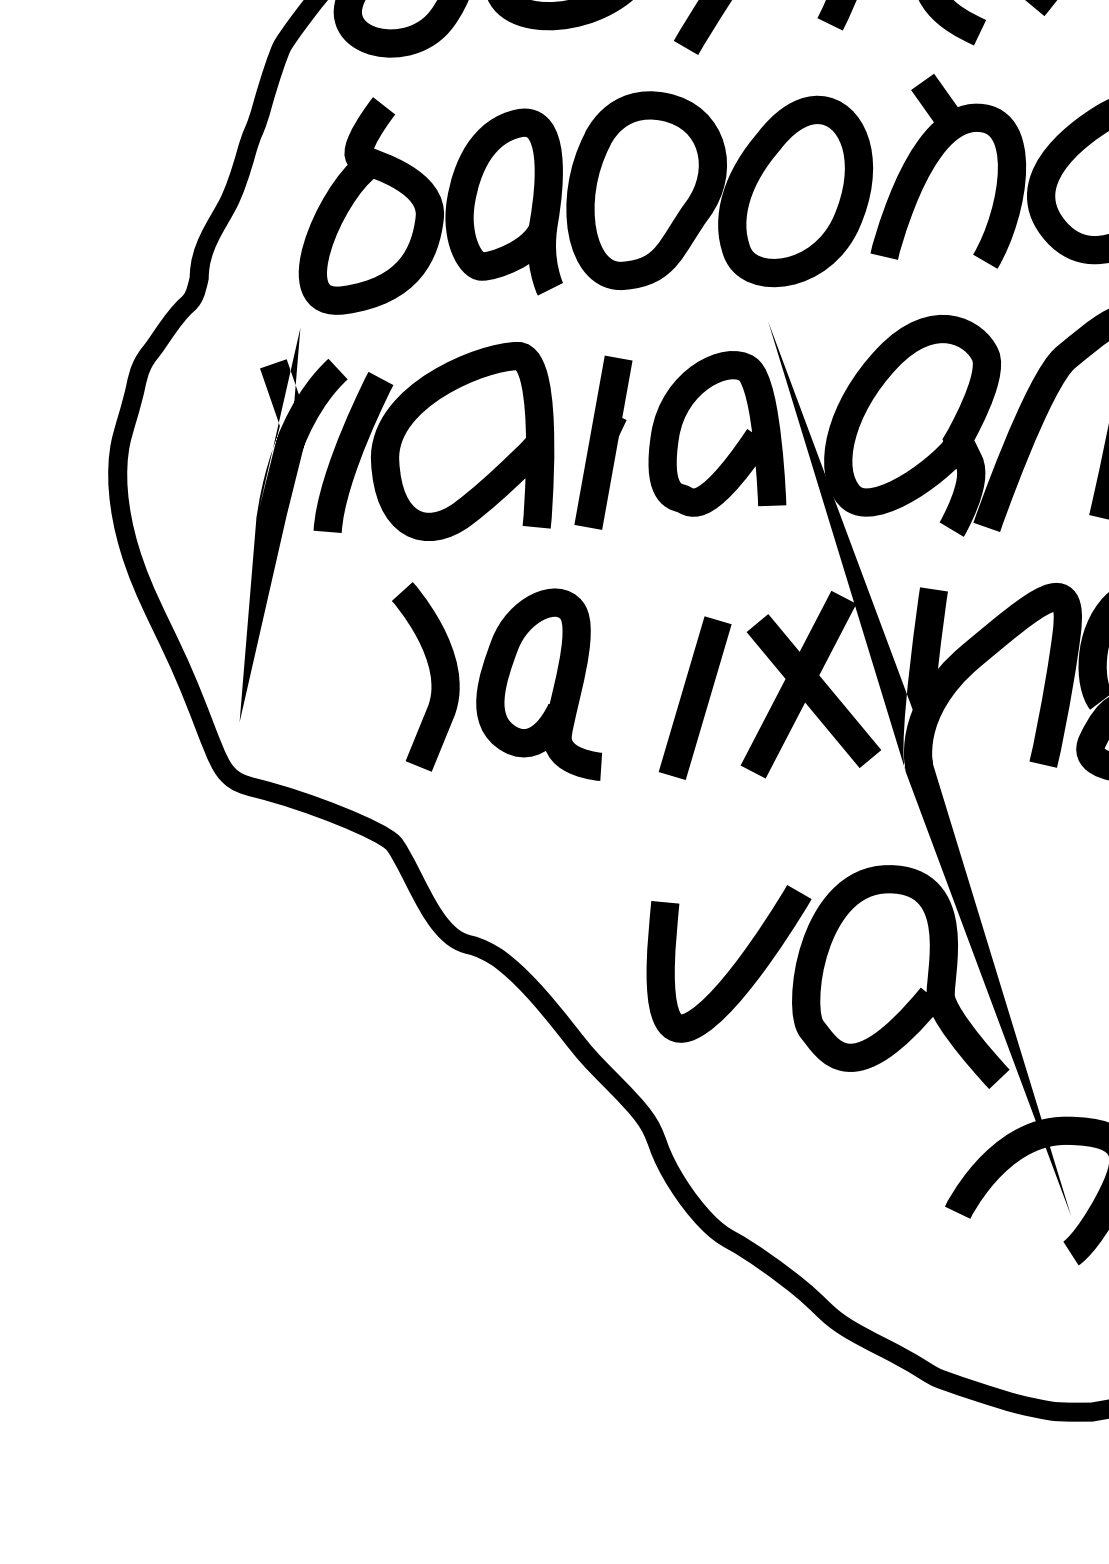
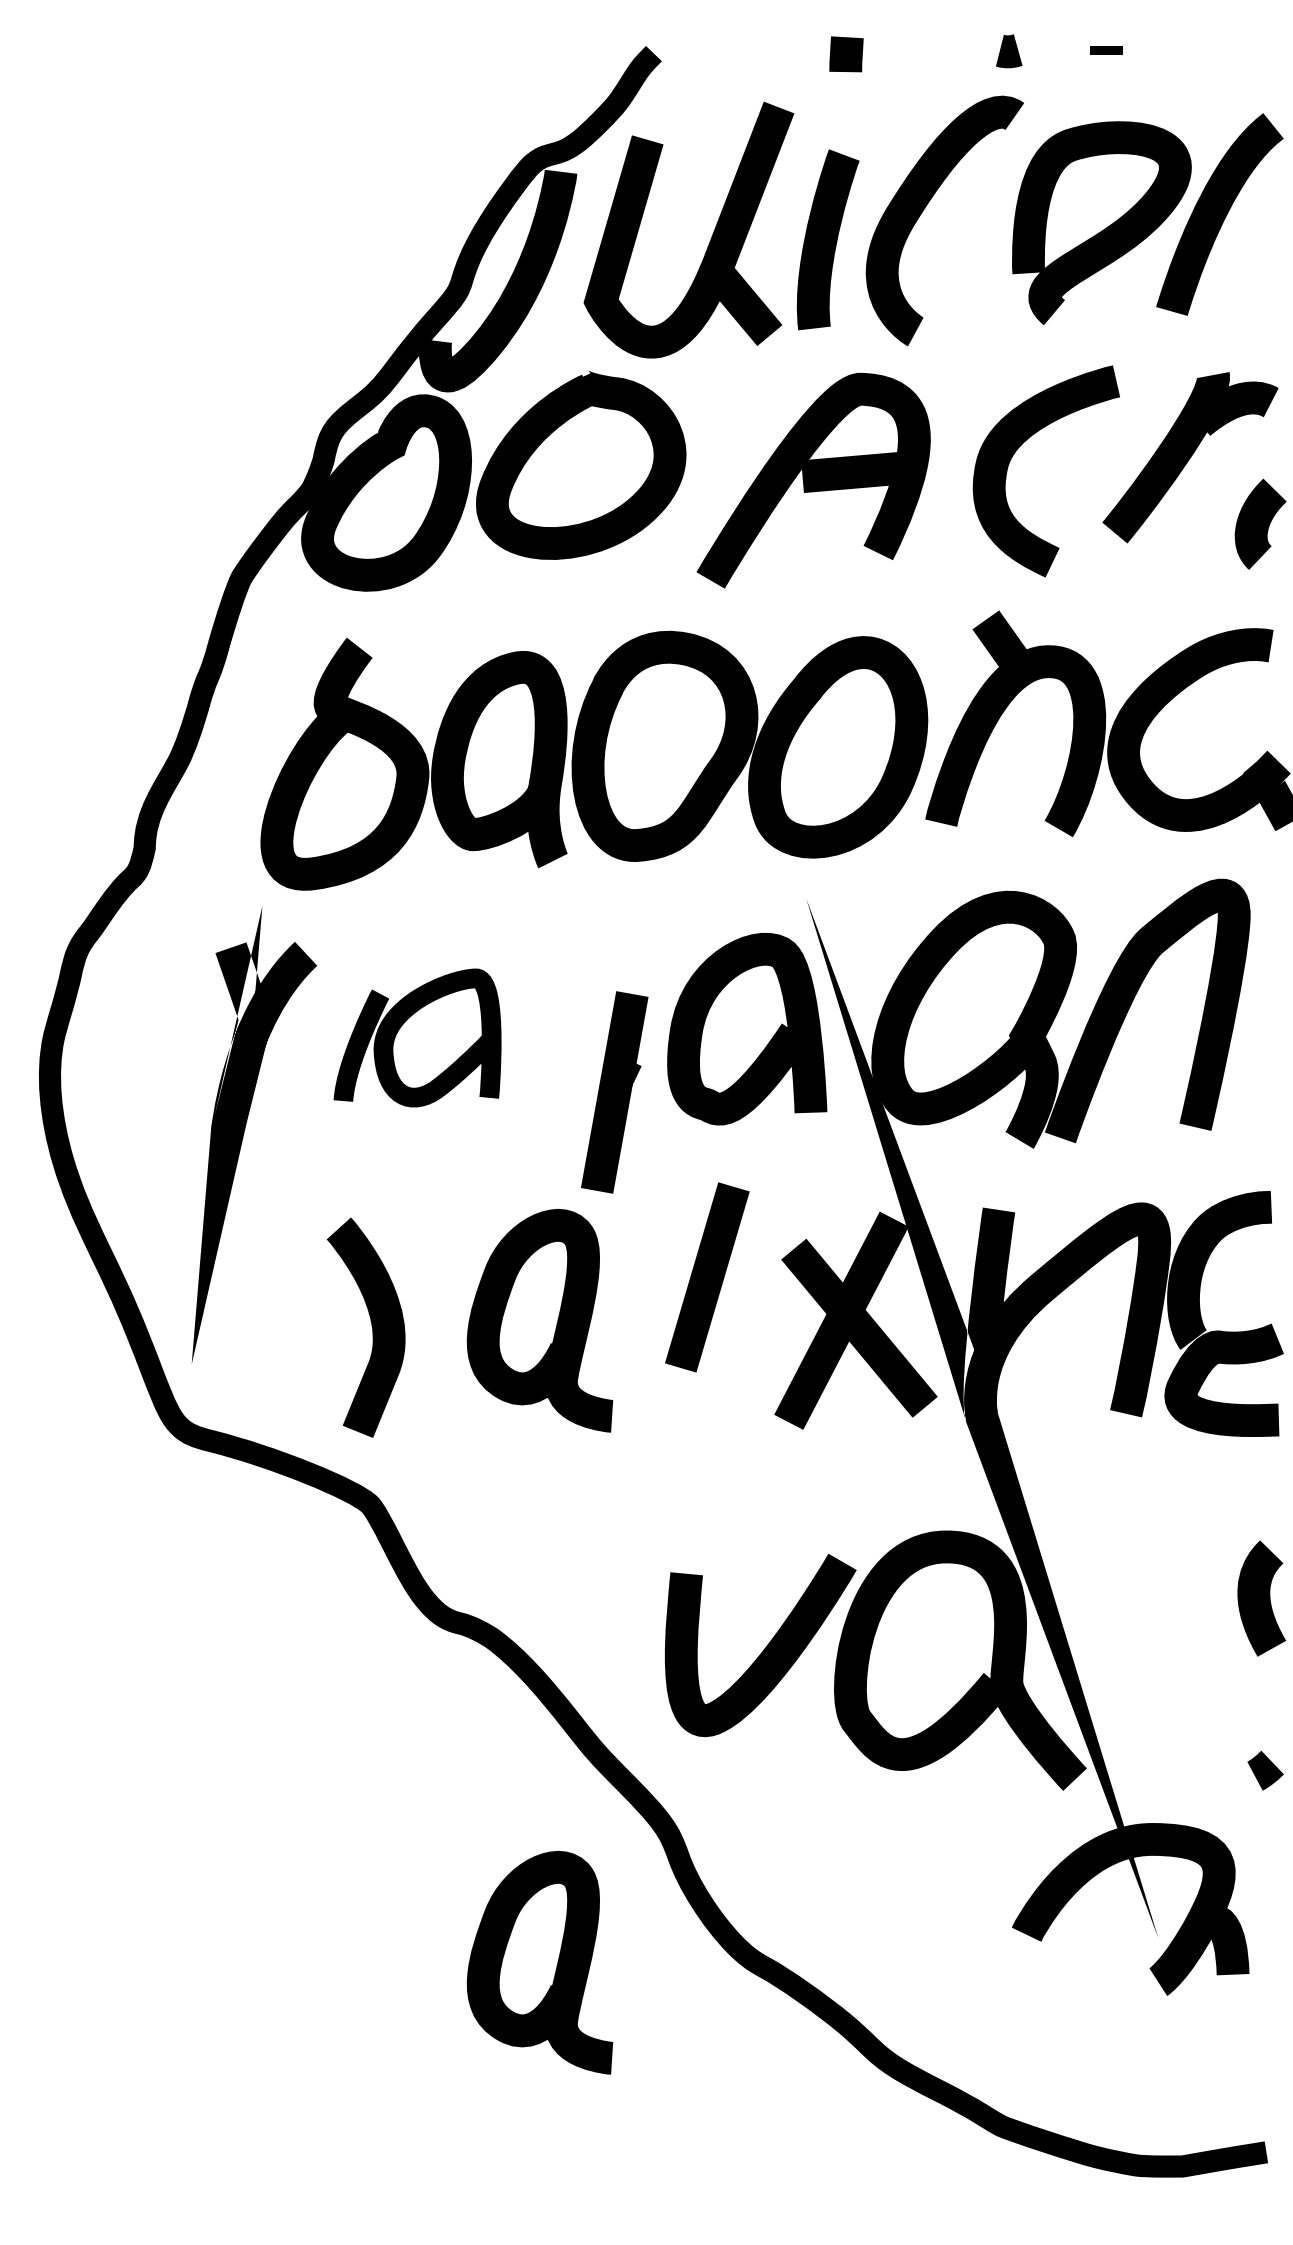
part: (433, 441) -> (417, 1037), size x0.6
part: (603, 442) -> (614, 1092), moved
curve: (430, 675) -> (371, 1326), moved
line: (695, 698) -> (707, 1277), moved
curve: (553, 1239) -> (556, 1965), added

